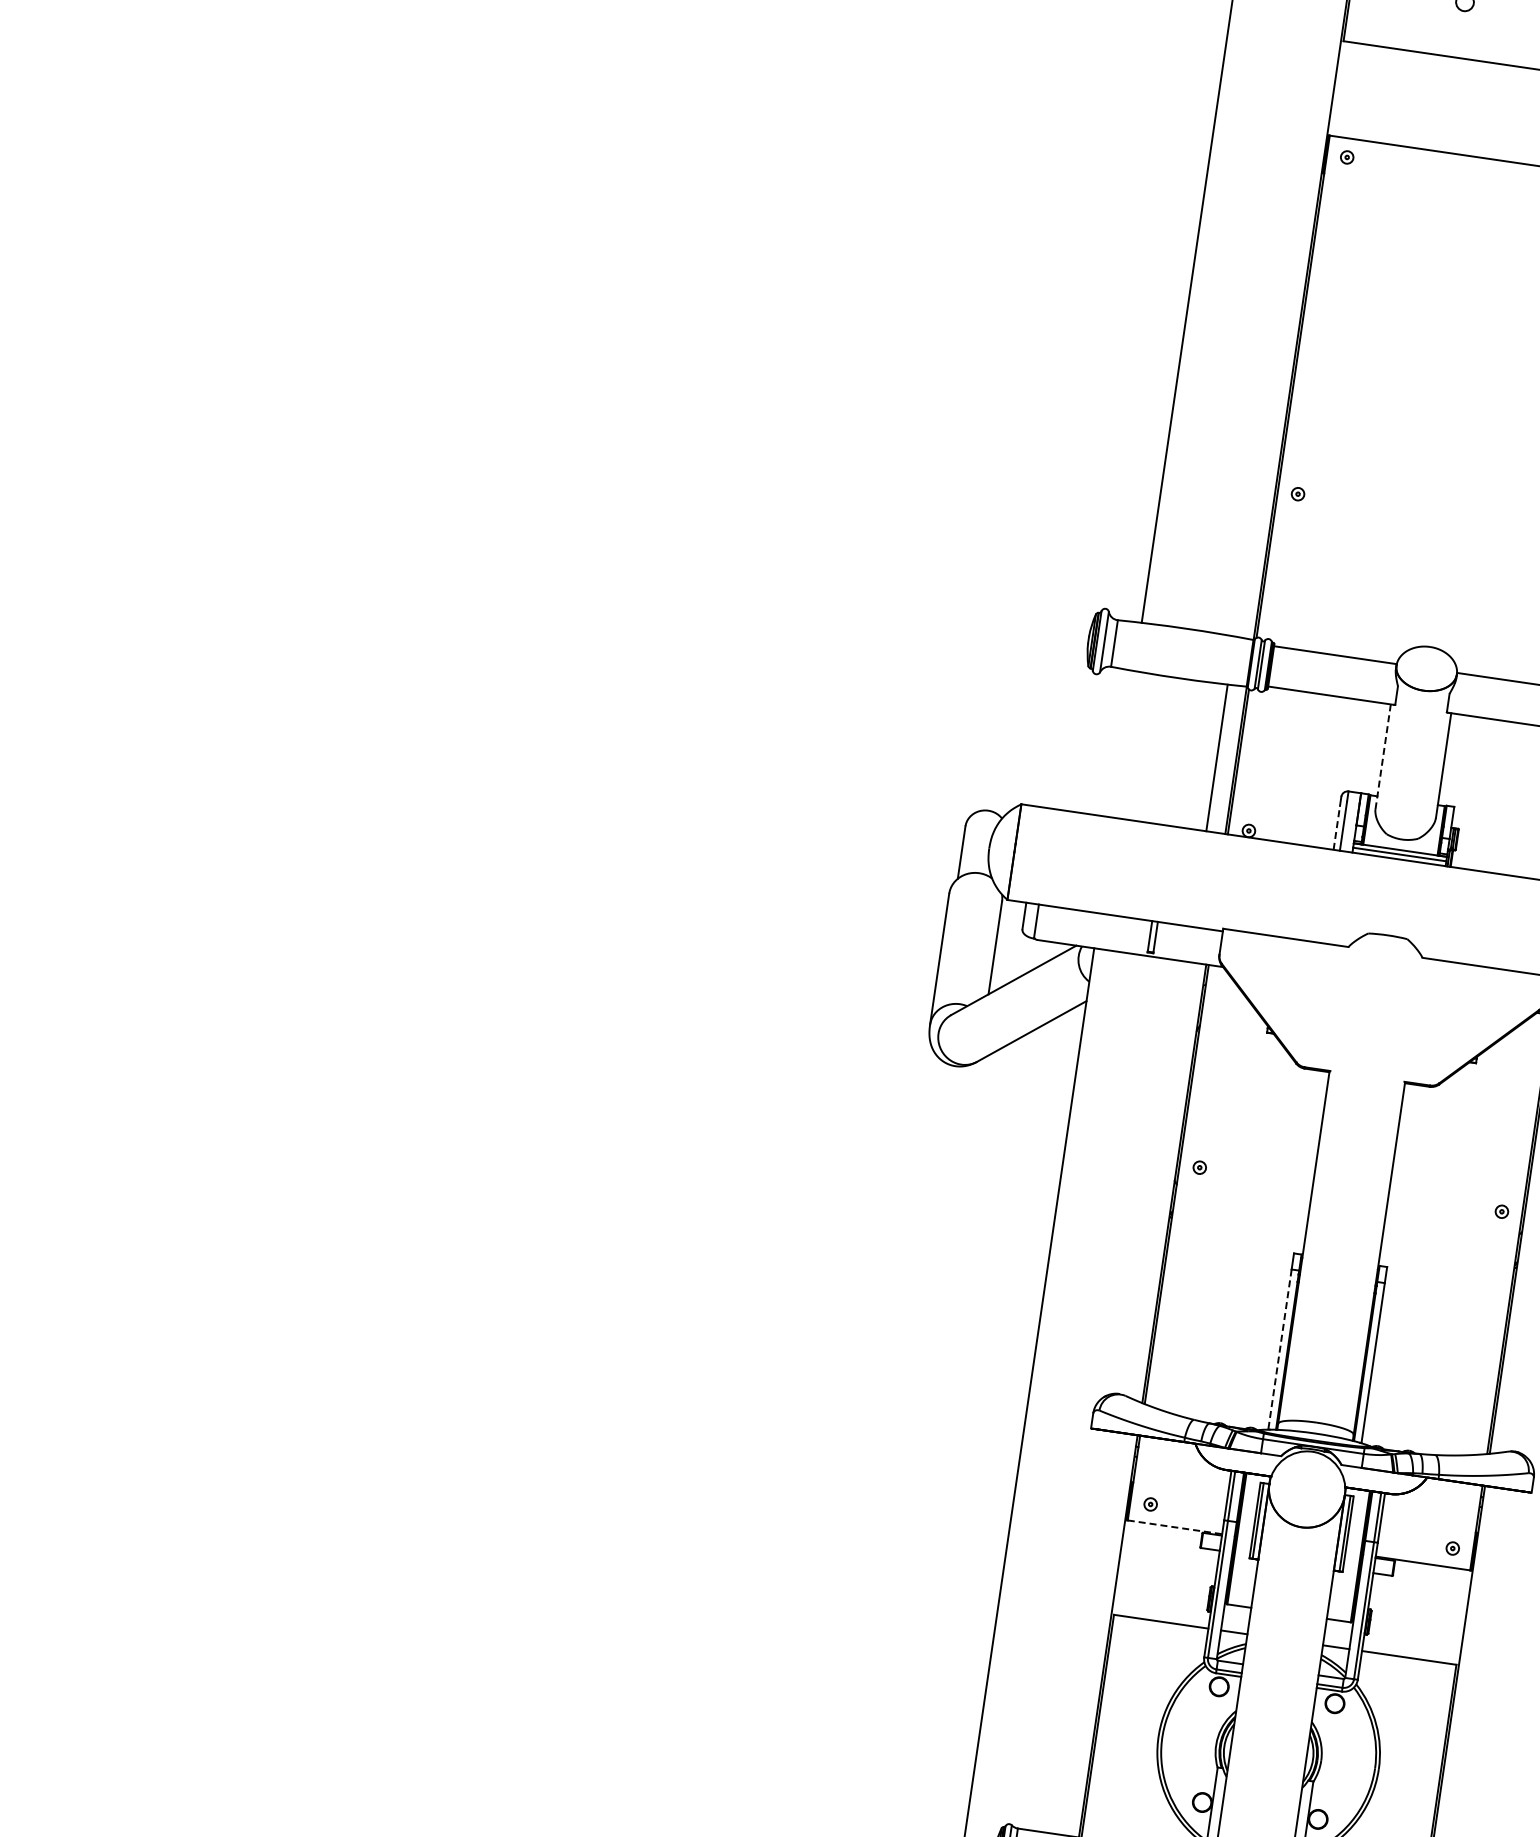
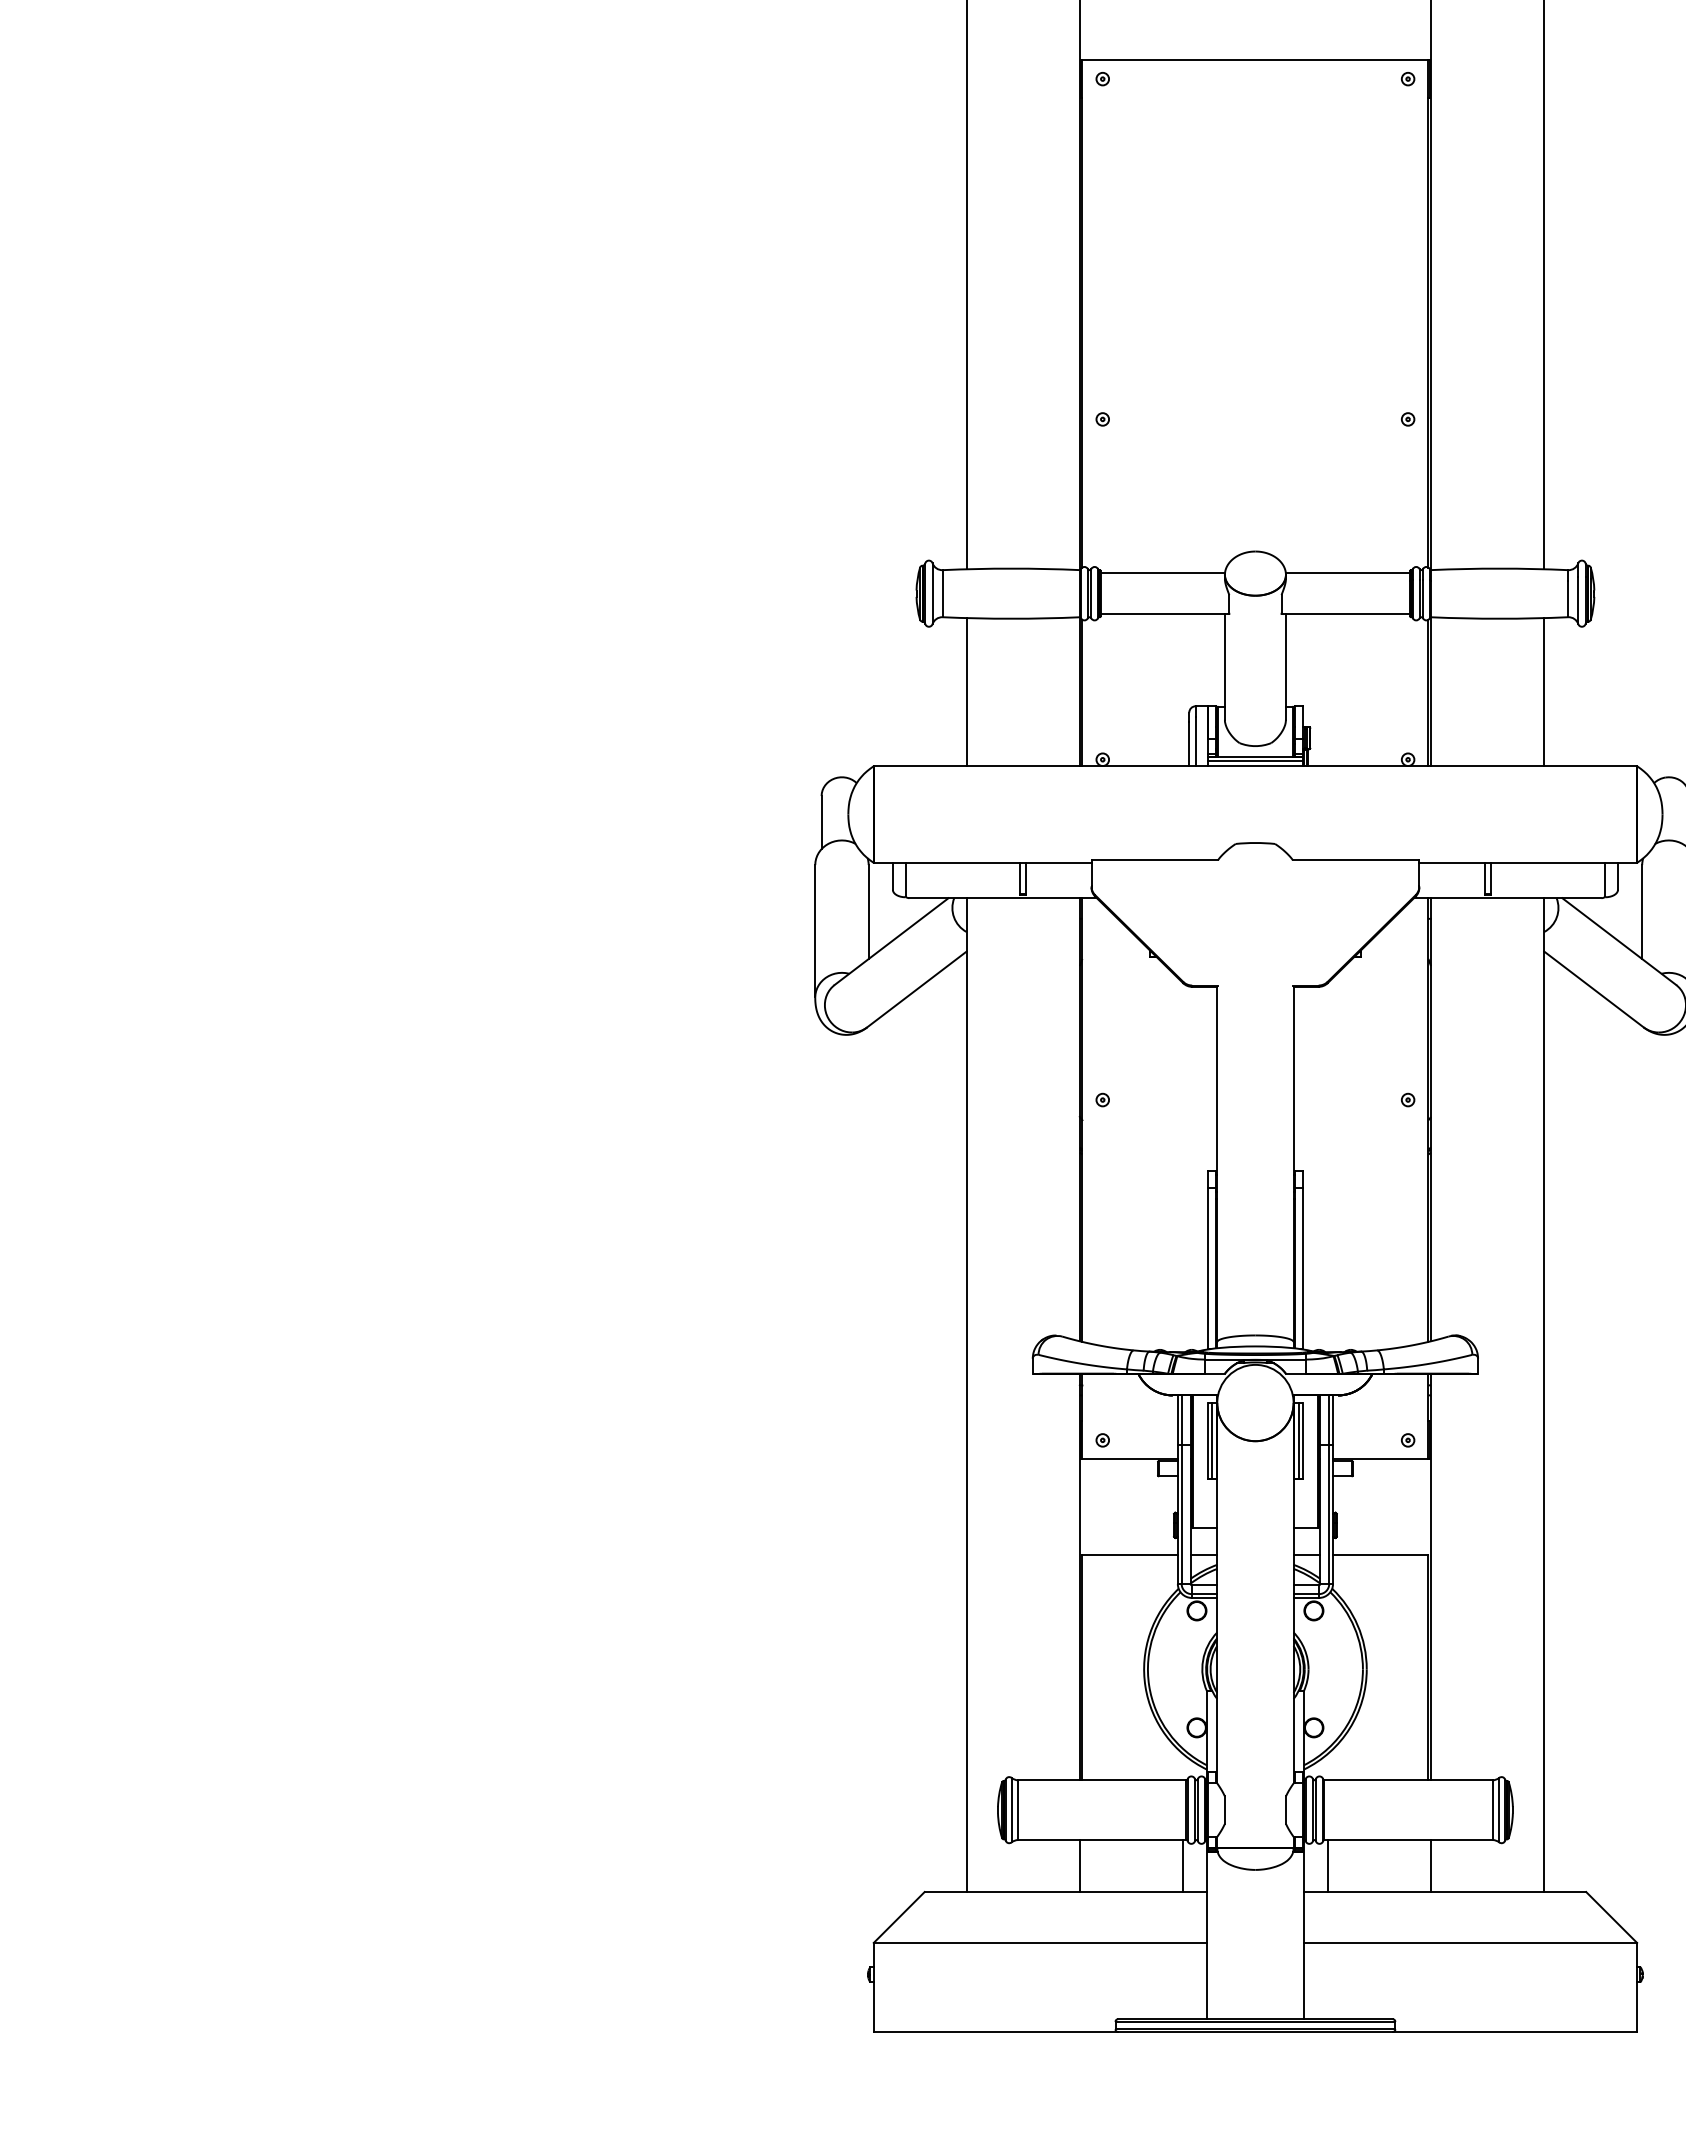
line: (1382, 756) -> (1224, 666), dashed -> solid
line: (1216, 758) -> (966, 692), moved
line: (1337, 827) -> (1189, 743), dashed -> solid
line: (1280, 1349) -> (1208, 1268), dashed -> solid
line: (1175, 1527) -> (1130, 1459), dashed -> solid

